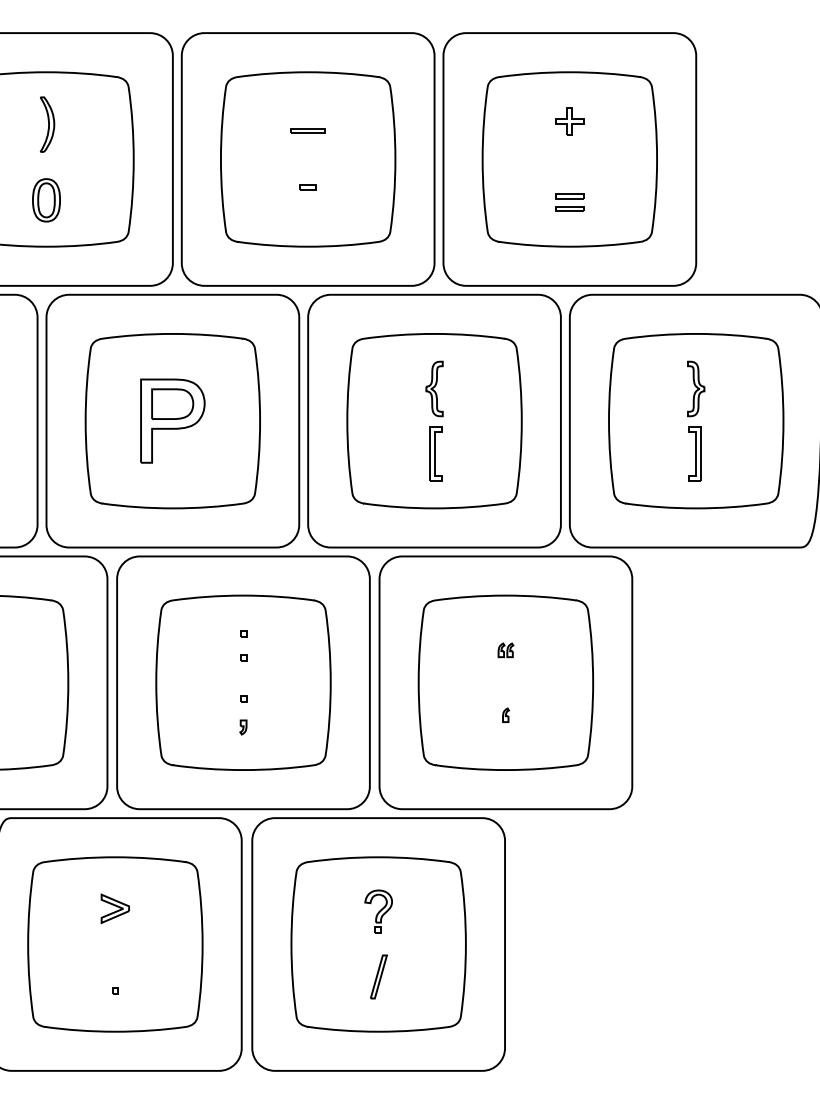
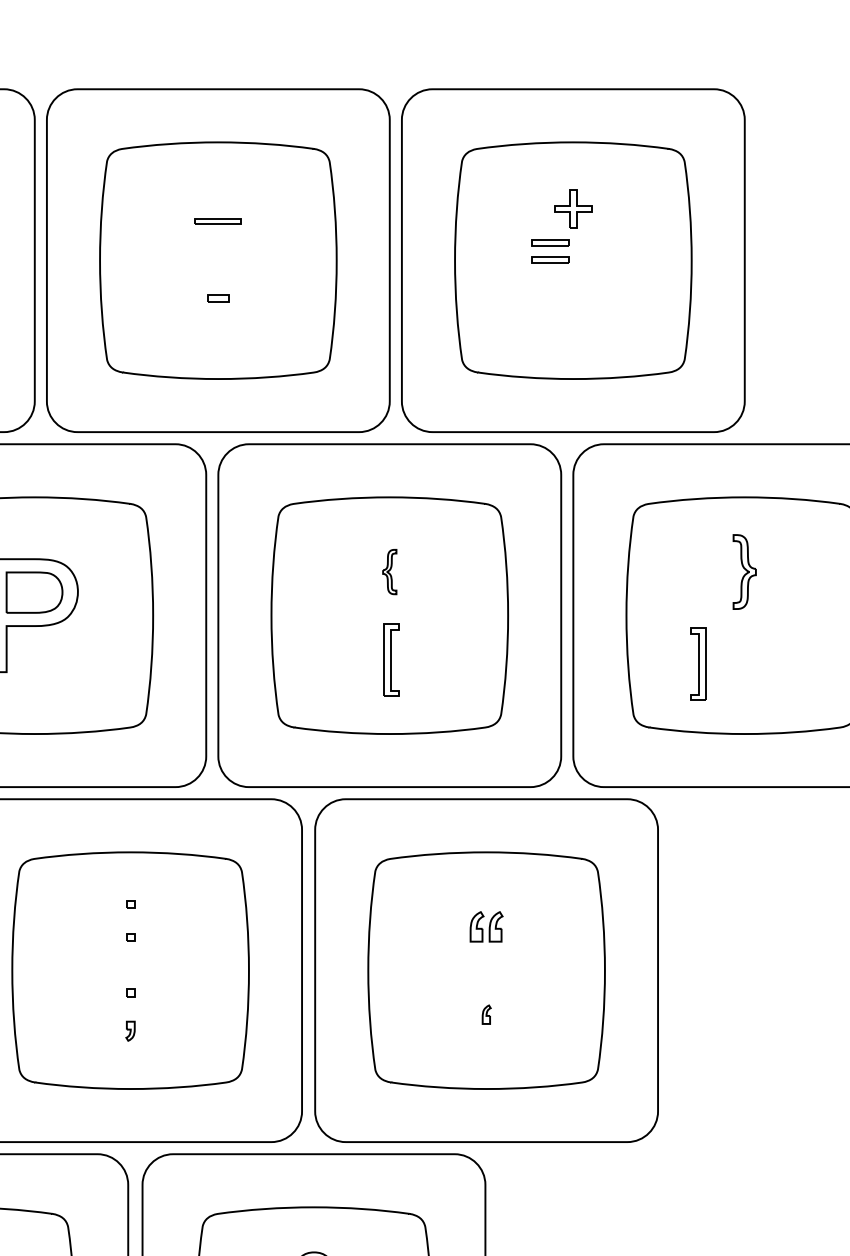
part: (569, 202) -> (549, 251), moved
part: (434, 388) -> (389, 571), size x0.6
part: (694, 453) -> (697, 663), moved
part: (505, 649) -> (486, 925), size x1.6

